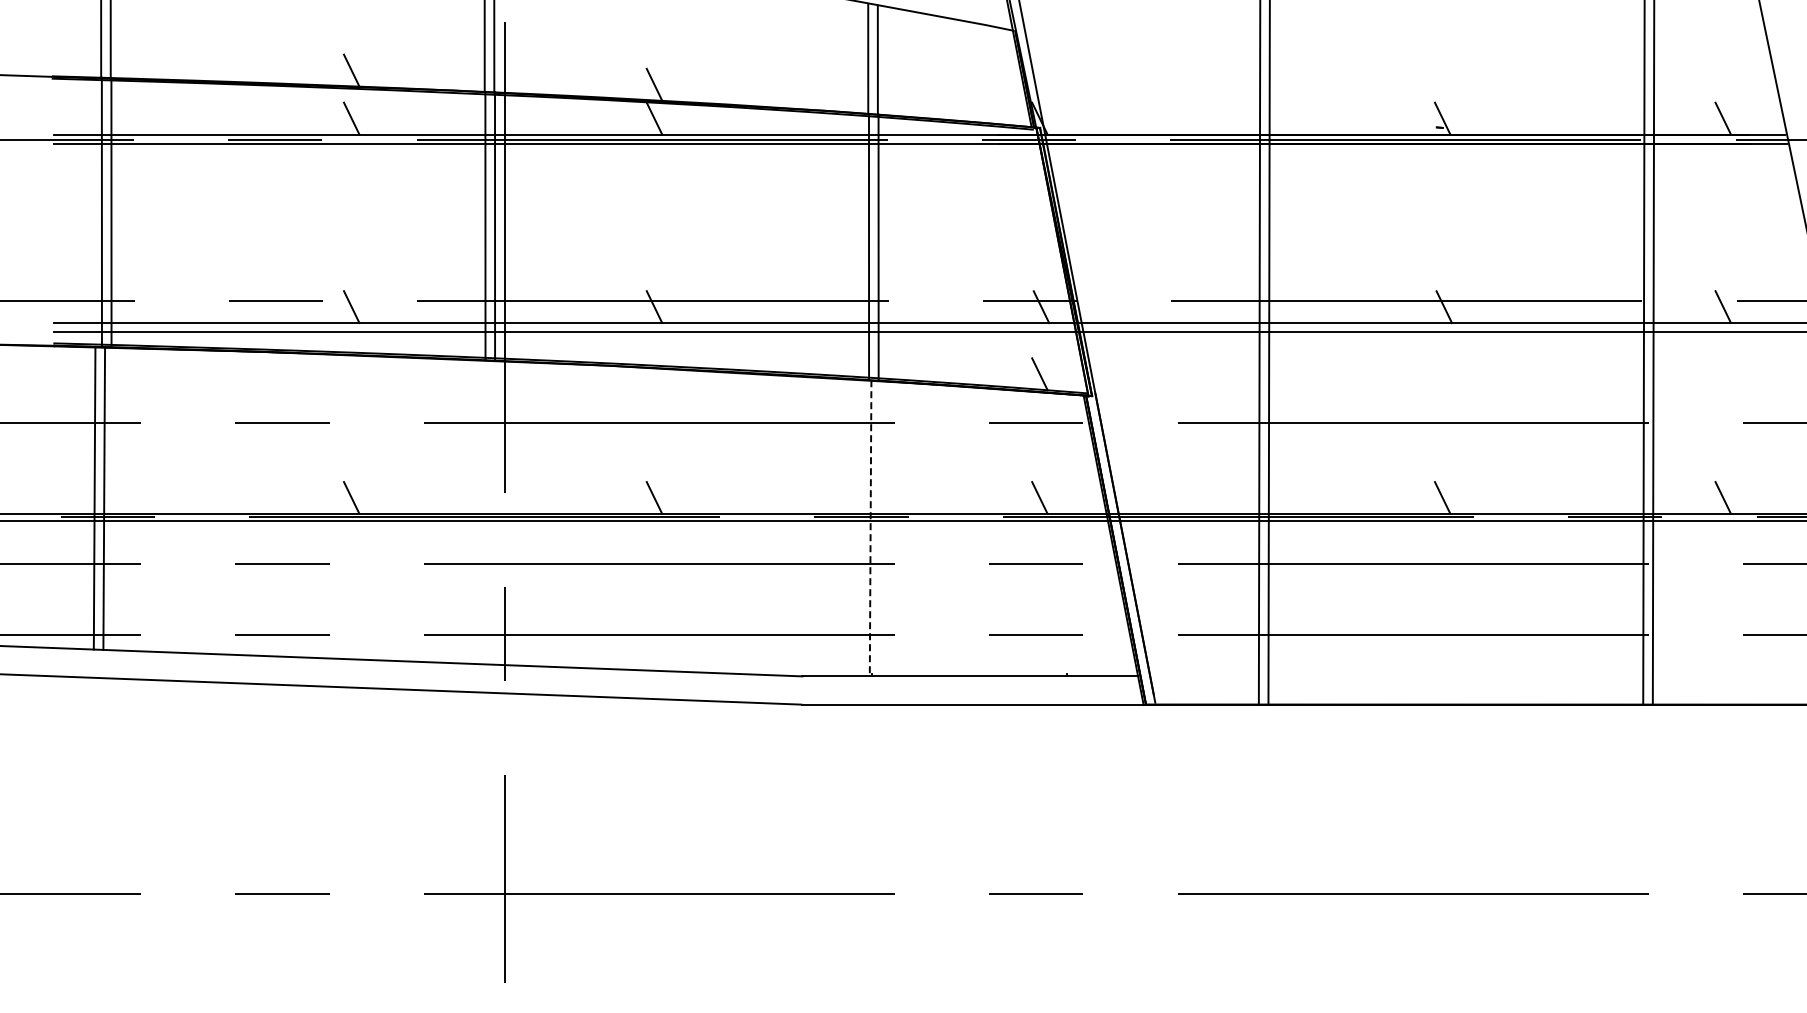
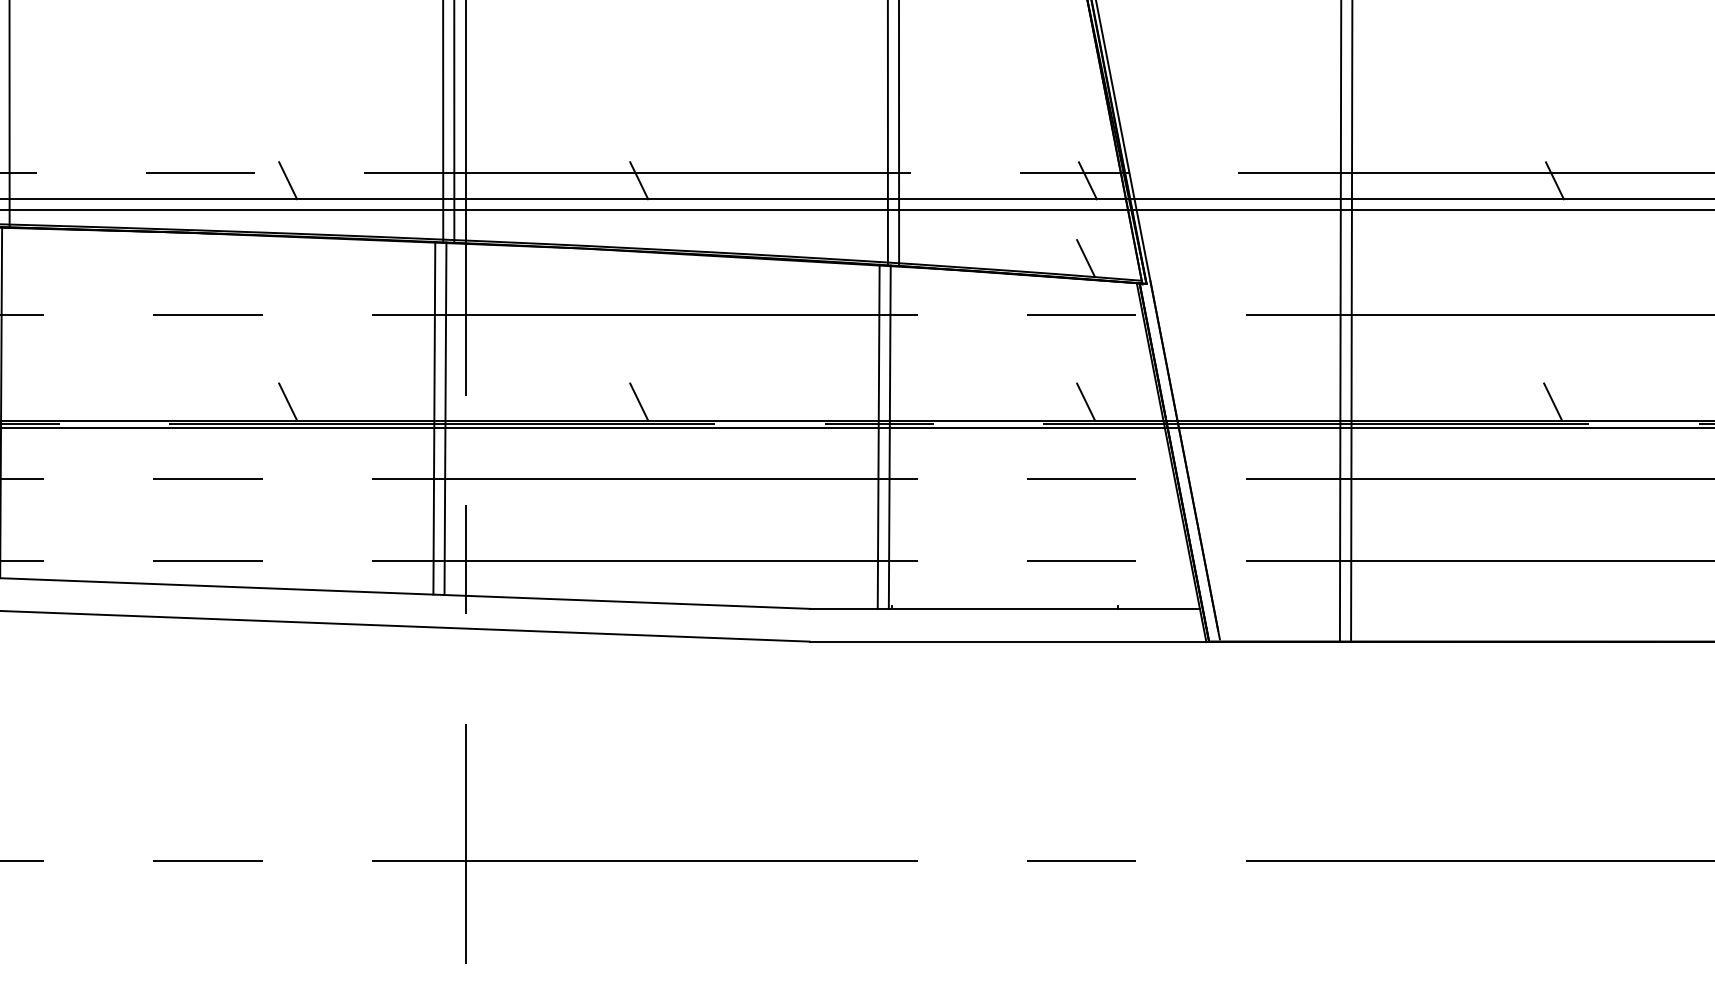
line: (477, 511) -> (433, 417), added
line: (487, 512) -> (445, 418), added
line: (860, 527) -> (878, 436), added
line: (870, 528) -> (889, 437), dashed -> solid

